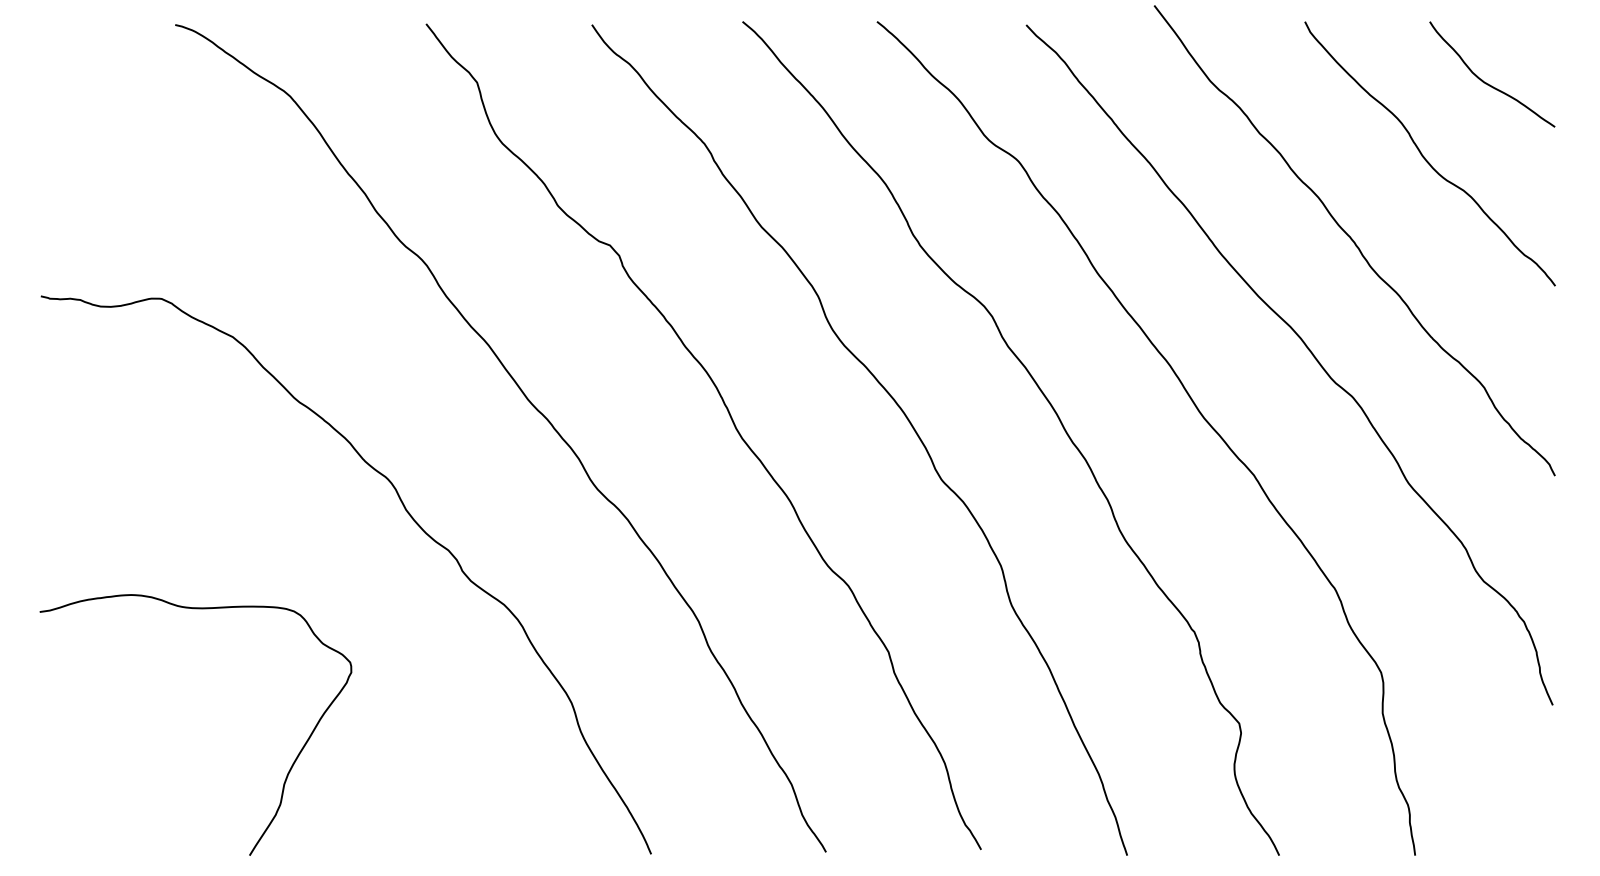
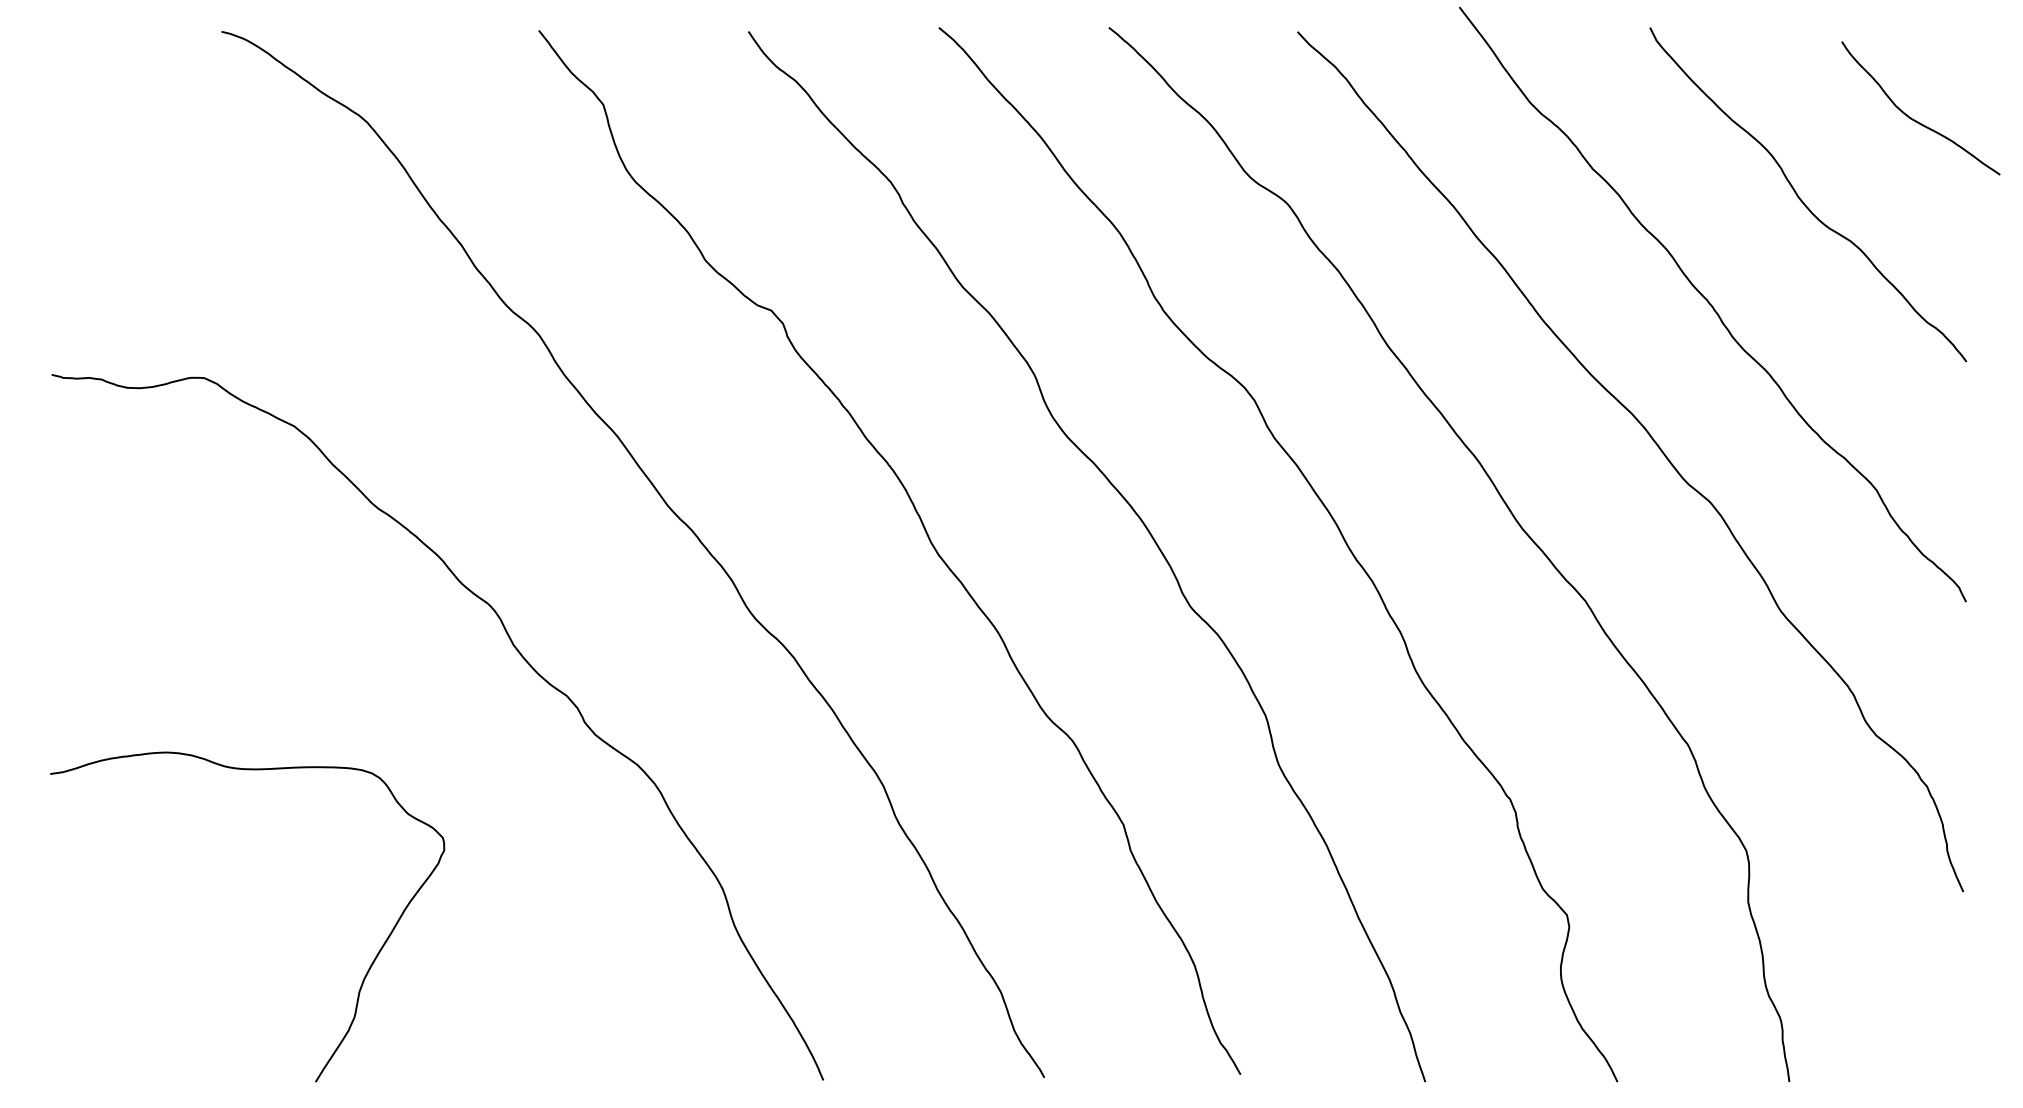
curve: (1486, 82) -> (1913, 118), moved

